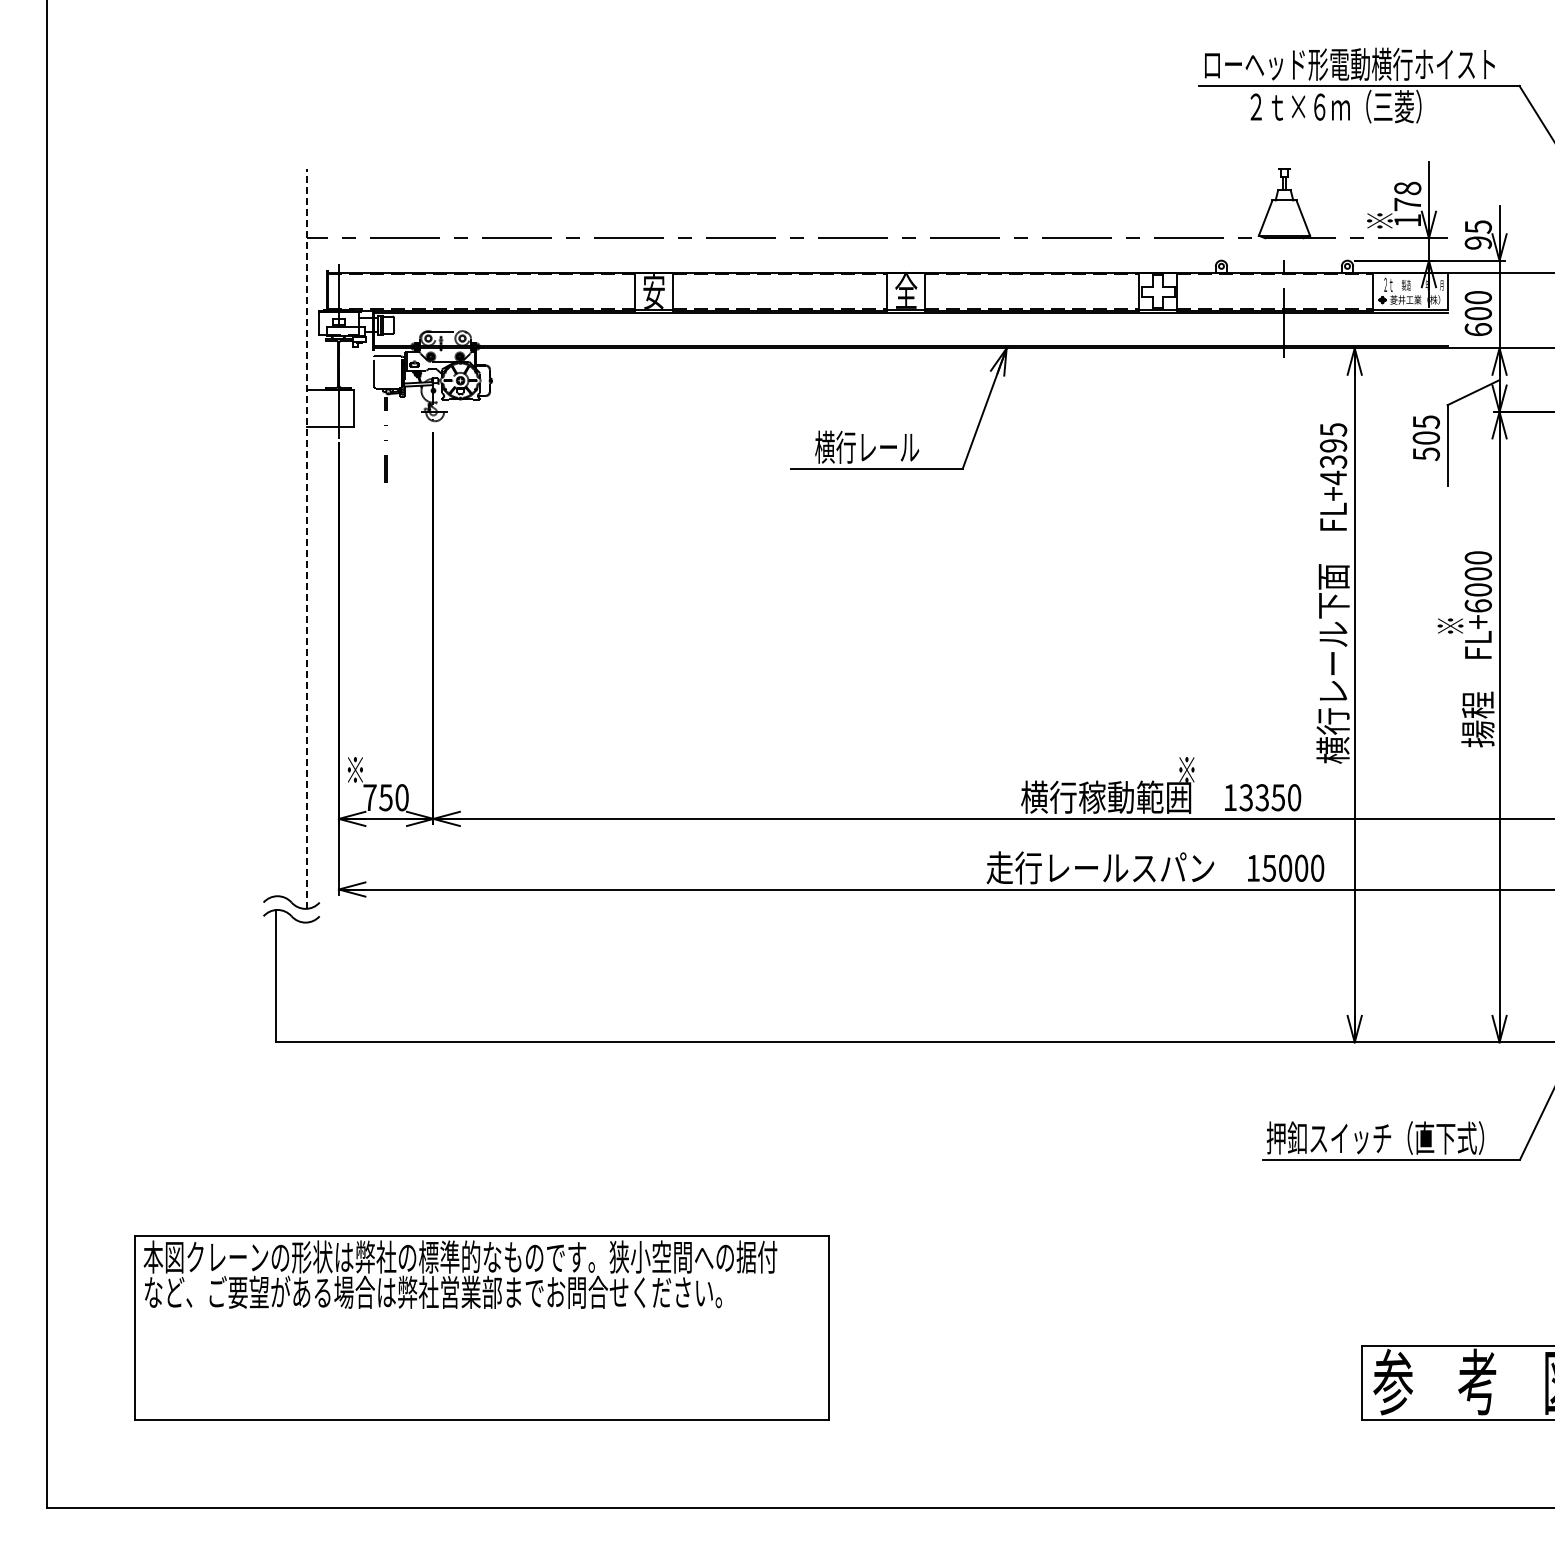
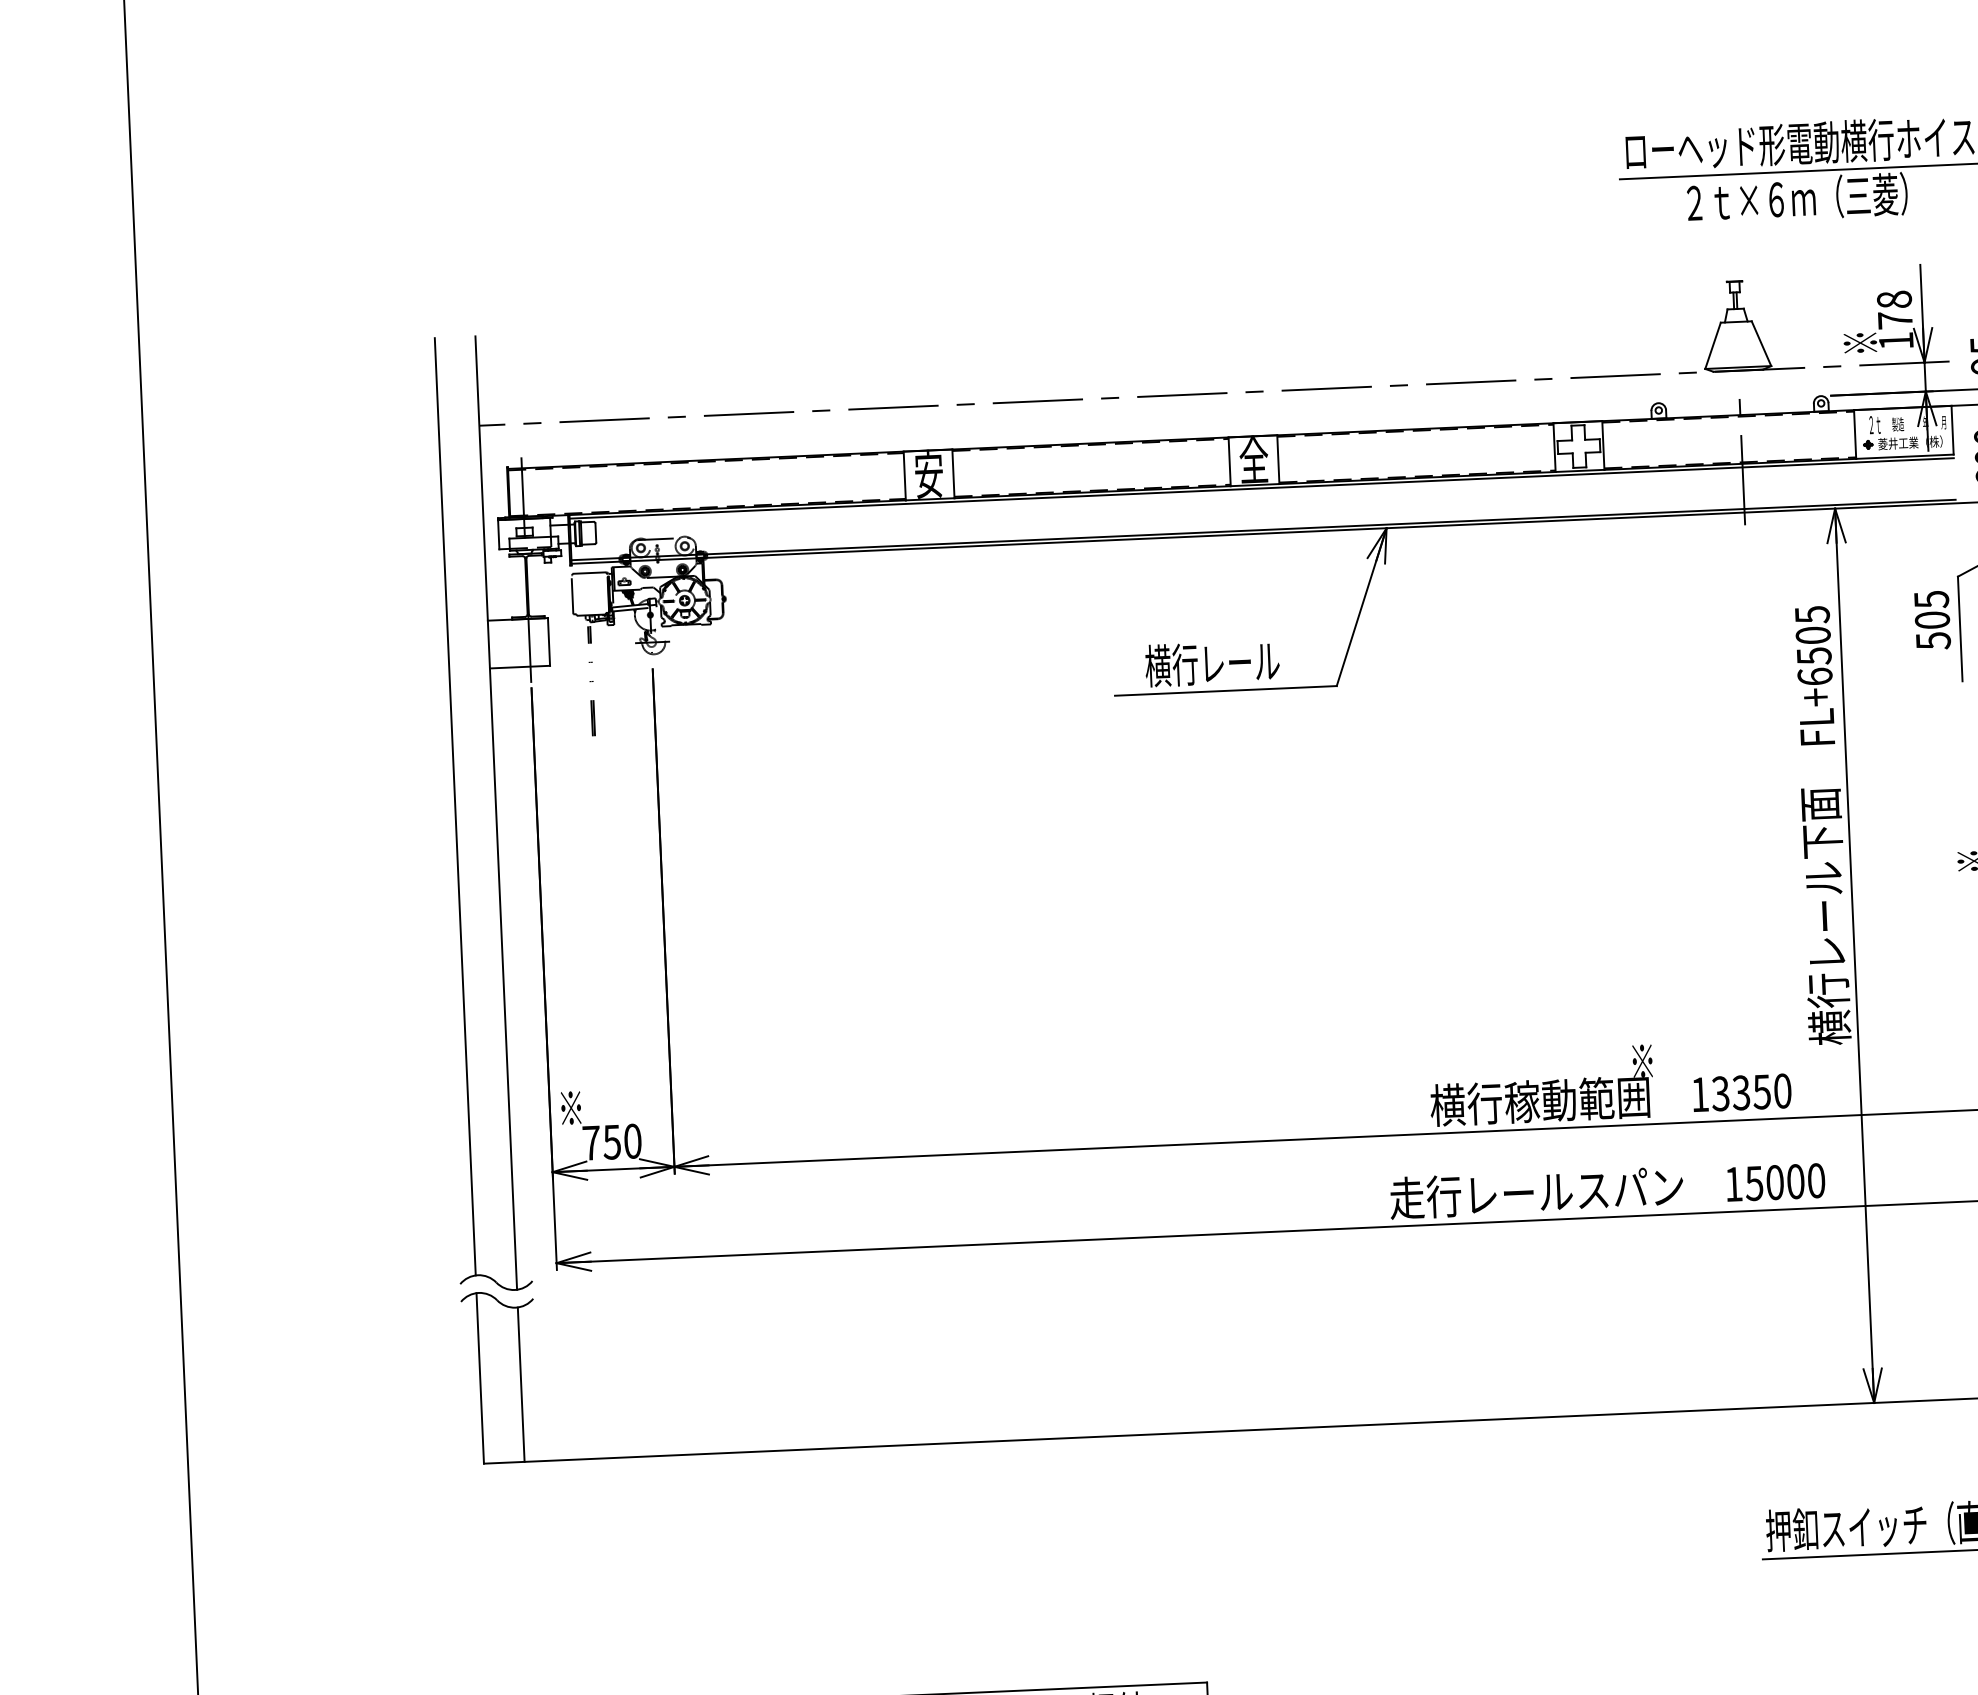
text: (1333, 462) -> (1814, 656), FL+4395 -> FL+6505
line: (275, 532) -> (454, 806), added
line: (307, 538) -> (496, 812), dashed -> solid
line: (307, 982) -> (521, 1384), added

